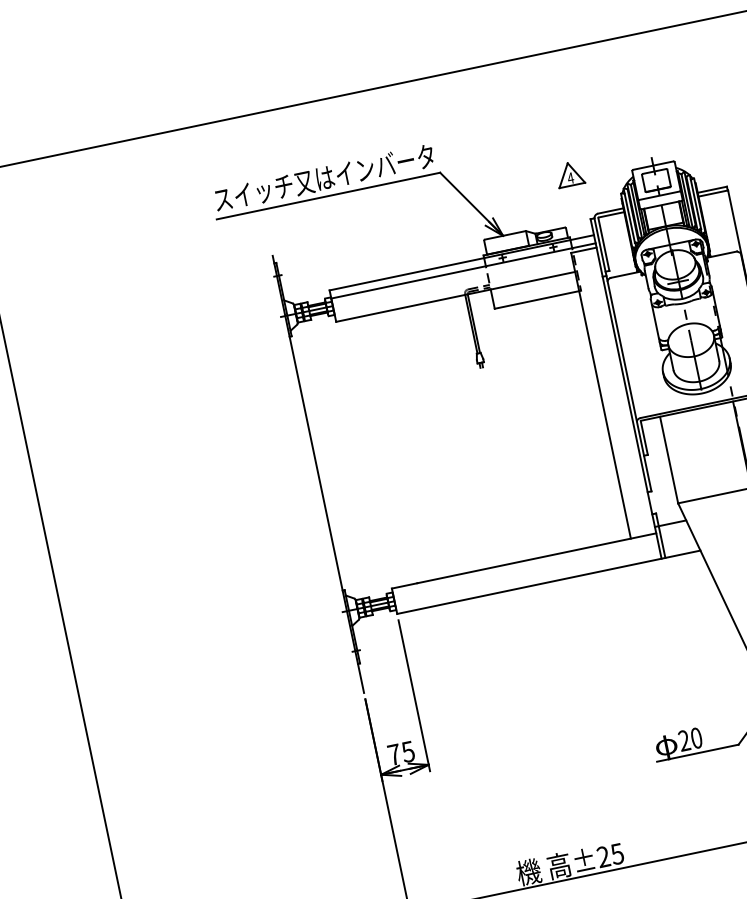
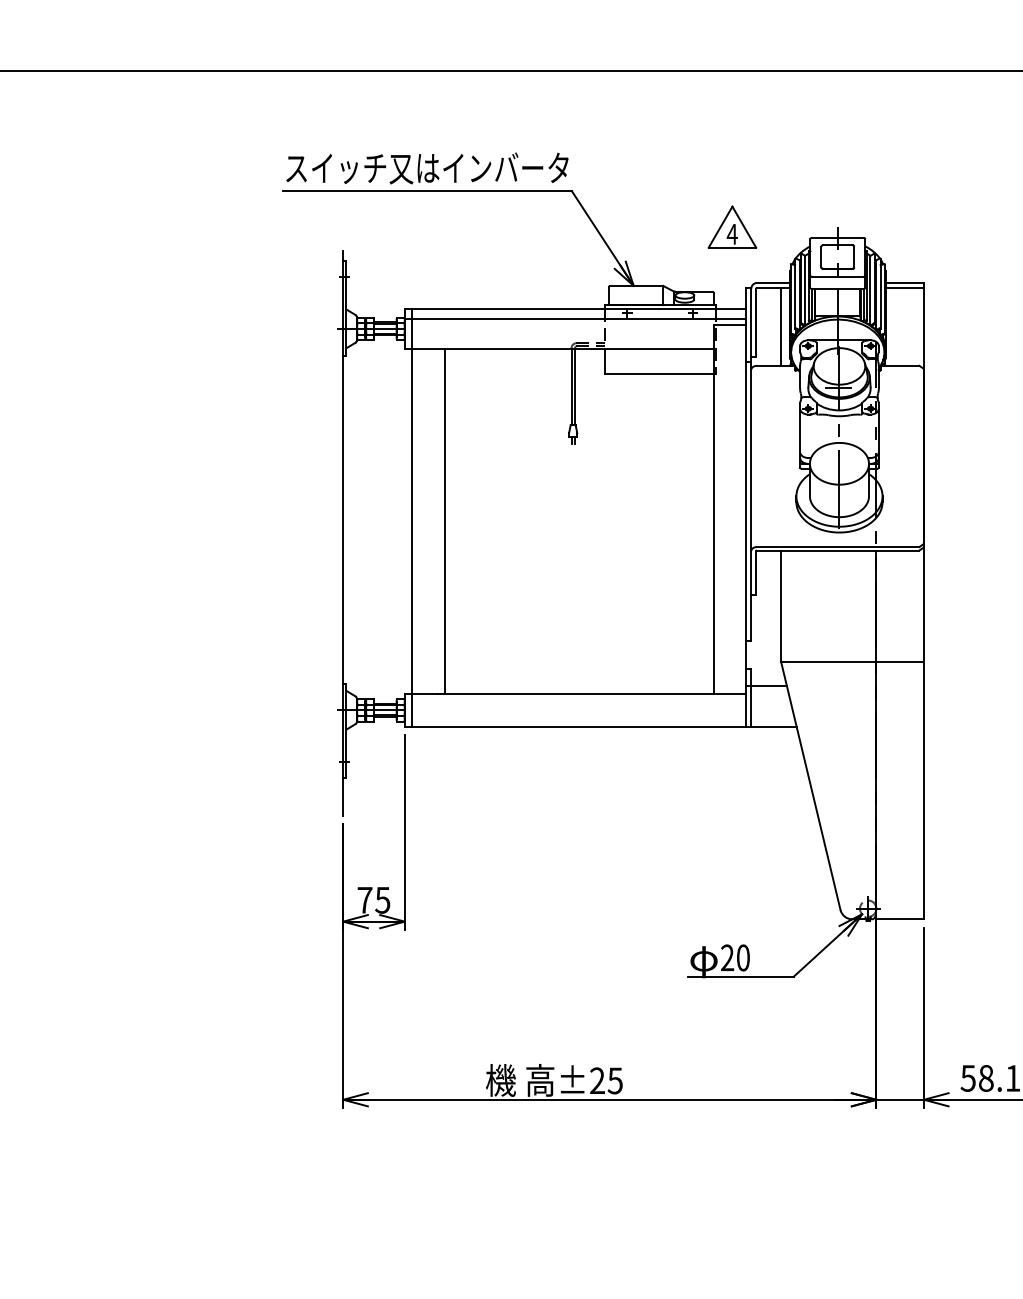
part: (569, 173) -> (732, 226), size x1.43
line: (624, 243) -> (781, 326), added
line: (395, 448) -> (445, 521), added
line: (369, 450) -> (412, 517), added

